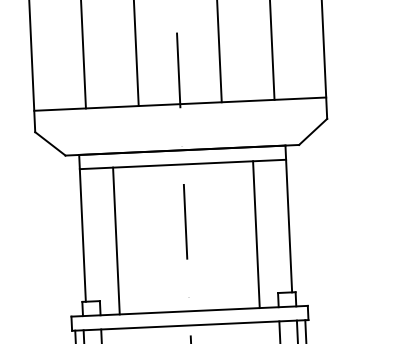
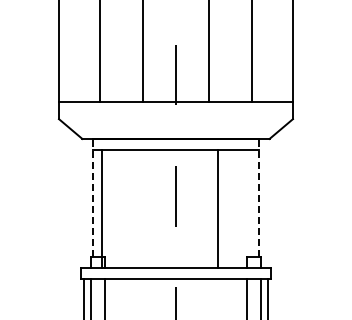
line: (288, 218) -> (258, 197), solid -> dashed
line: (82, 227) -> (93, 197), solid -> dashed
line: (256, 233) -> (218, 208), moved
line: (115, 240) -> (101, 208), moved

